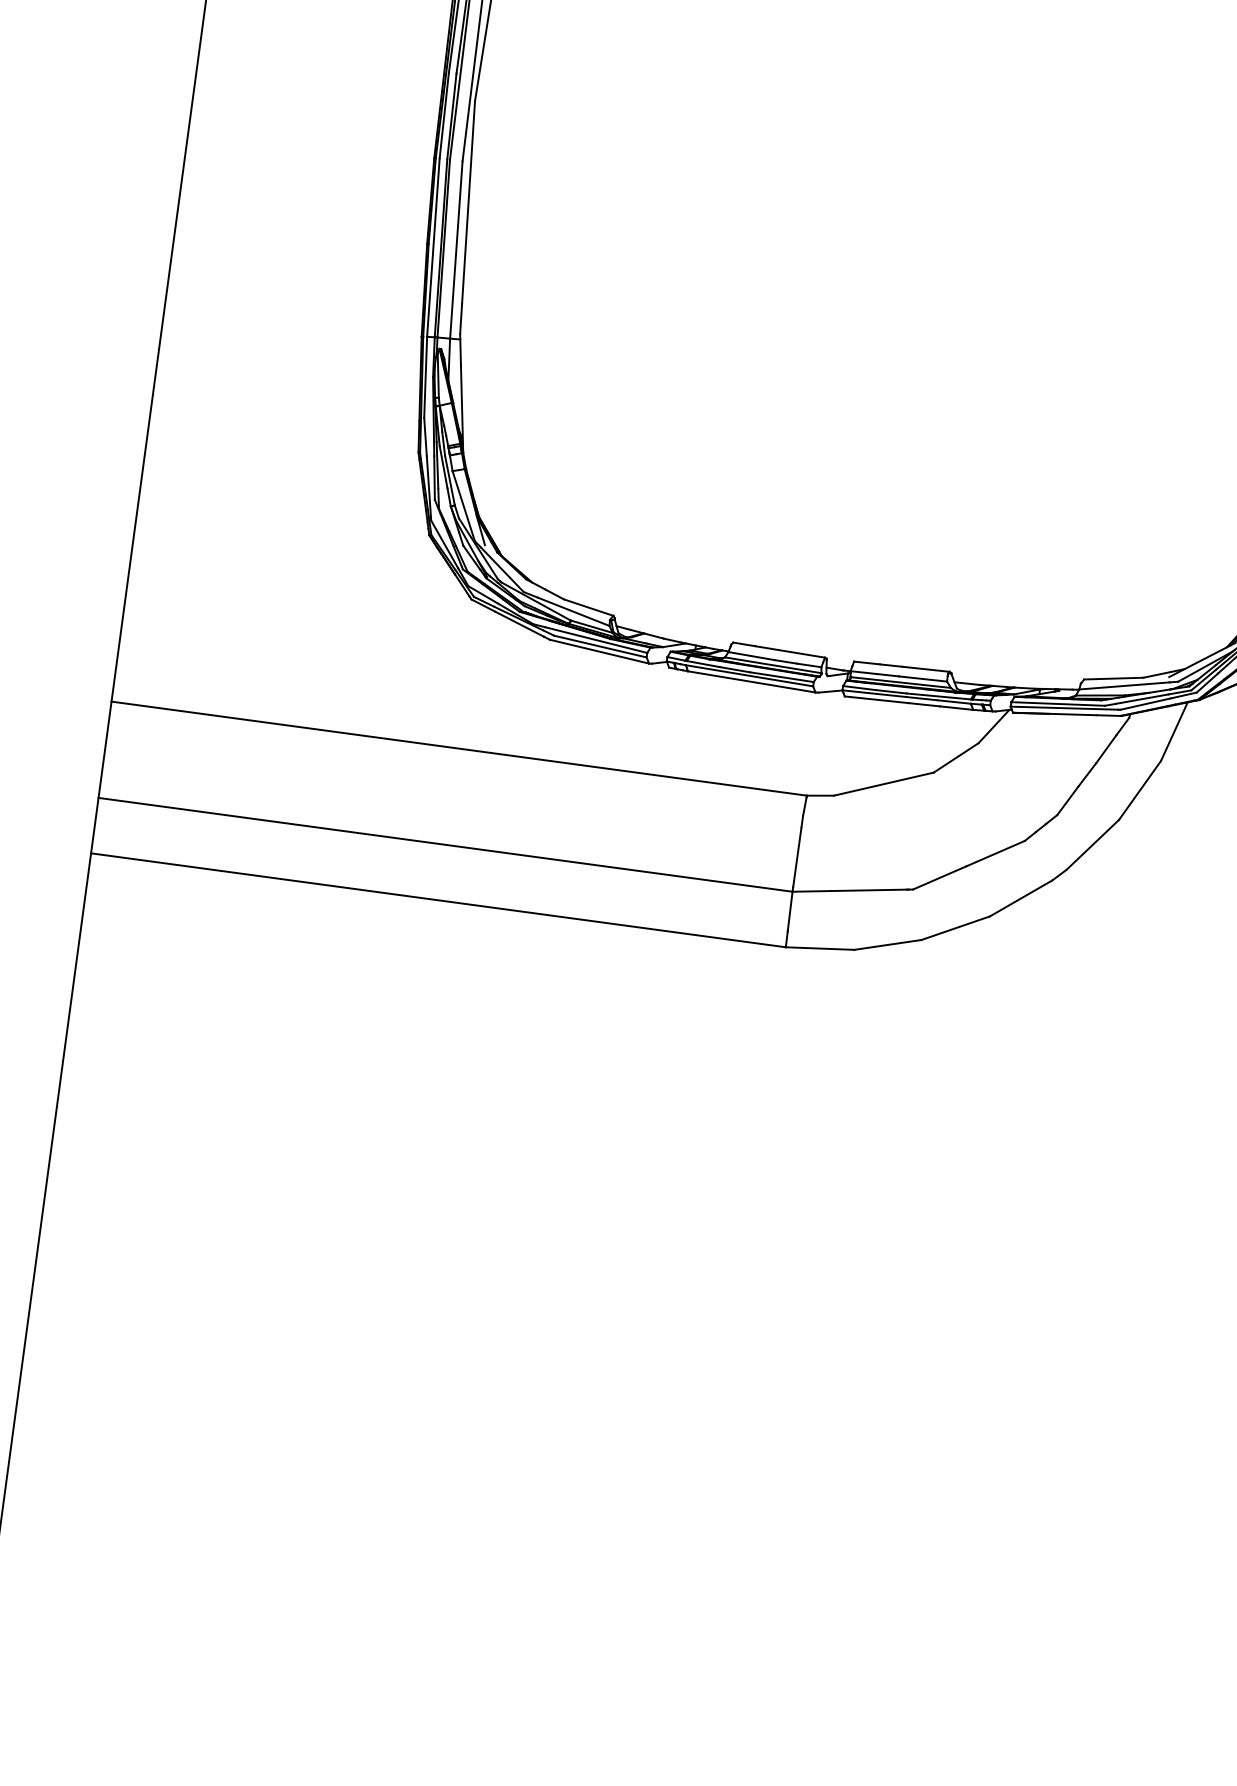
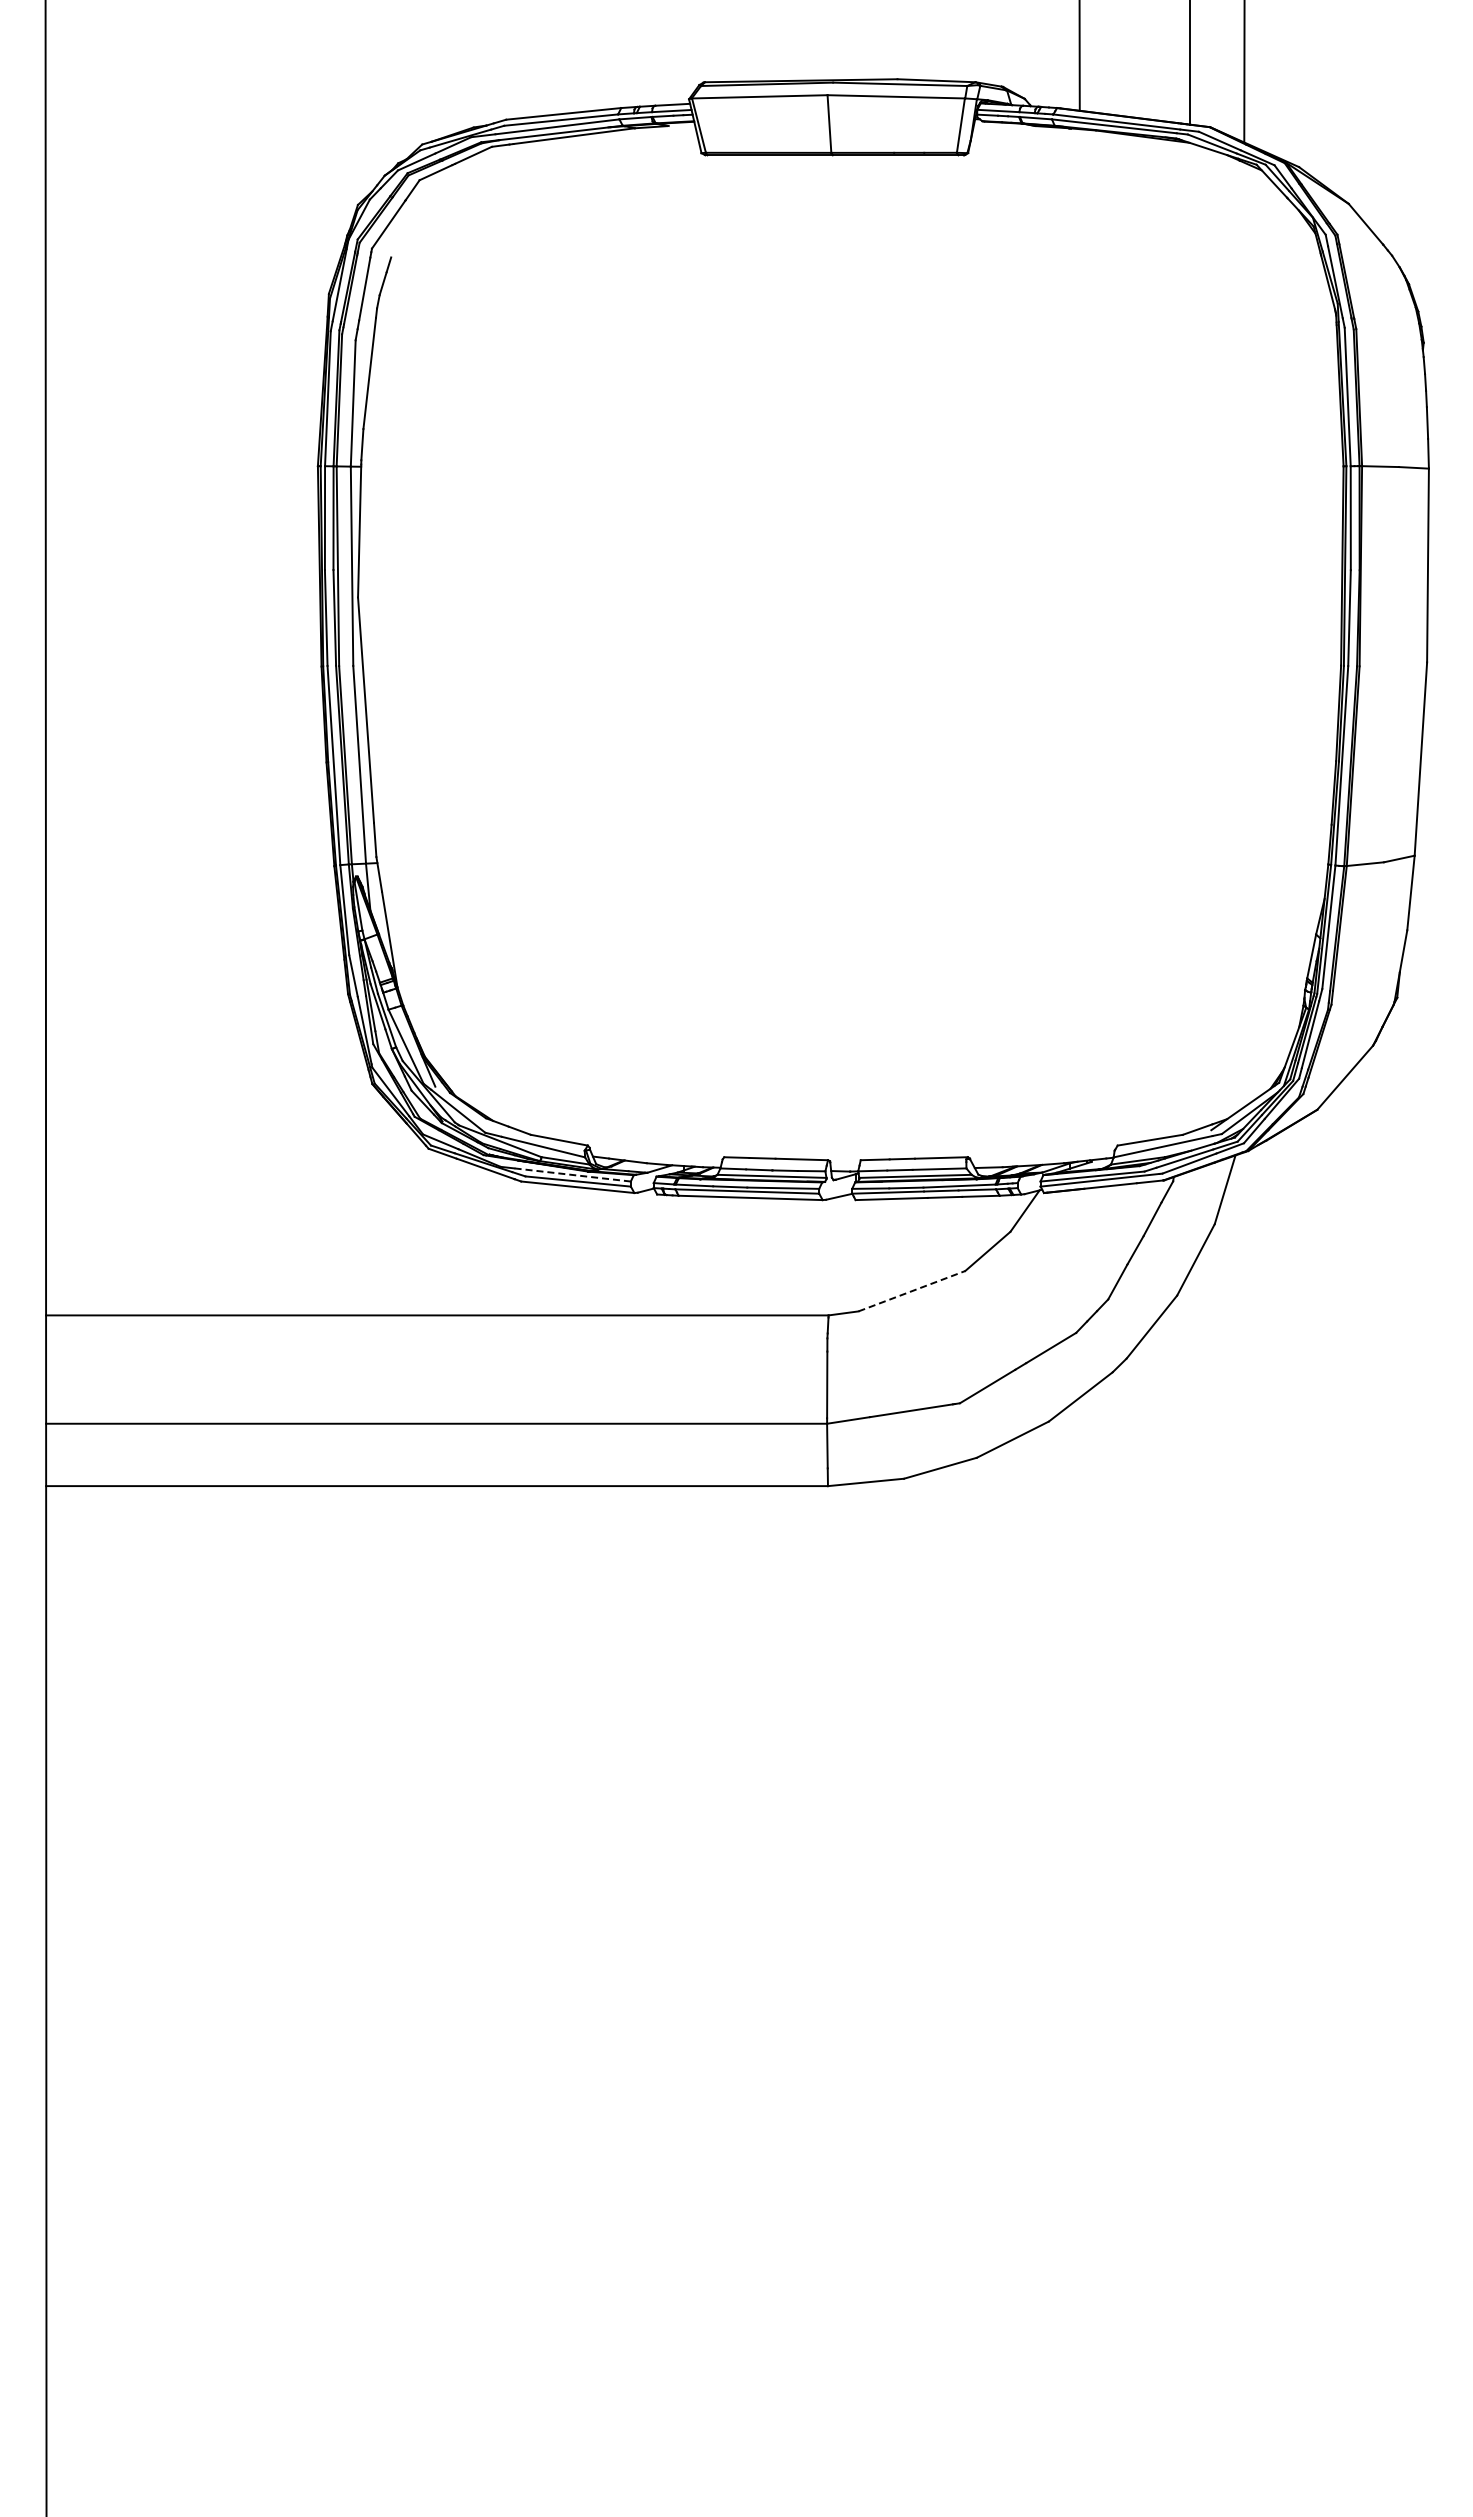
line: (596, 639) -> (572, 1174), solid -> dashed
line: (884, 784) -> (912, 1291), solid -> dashed

